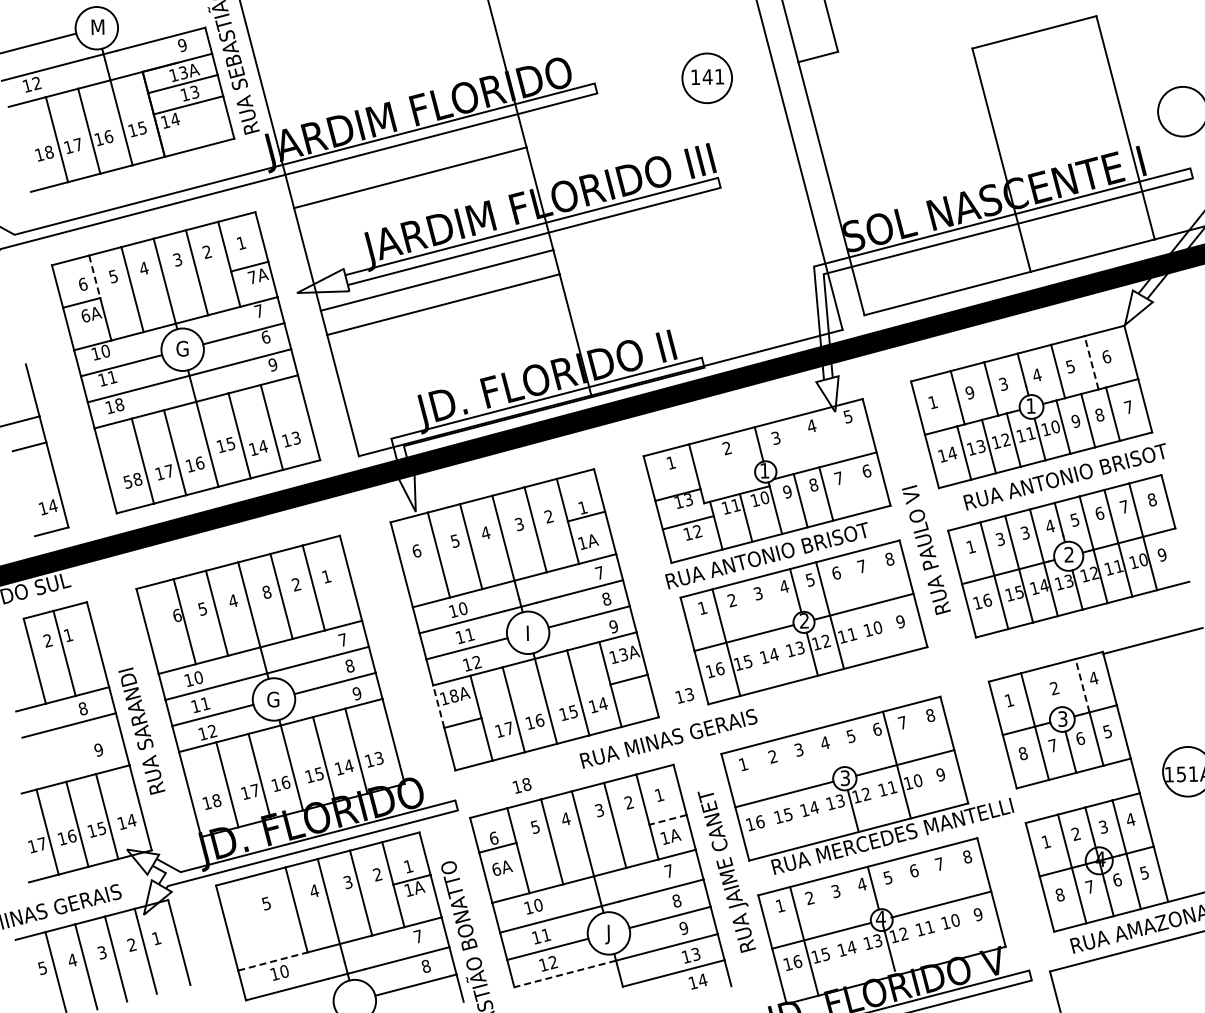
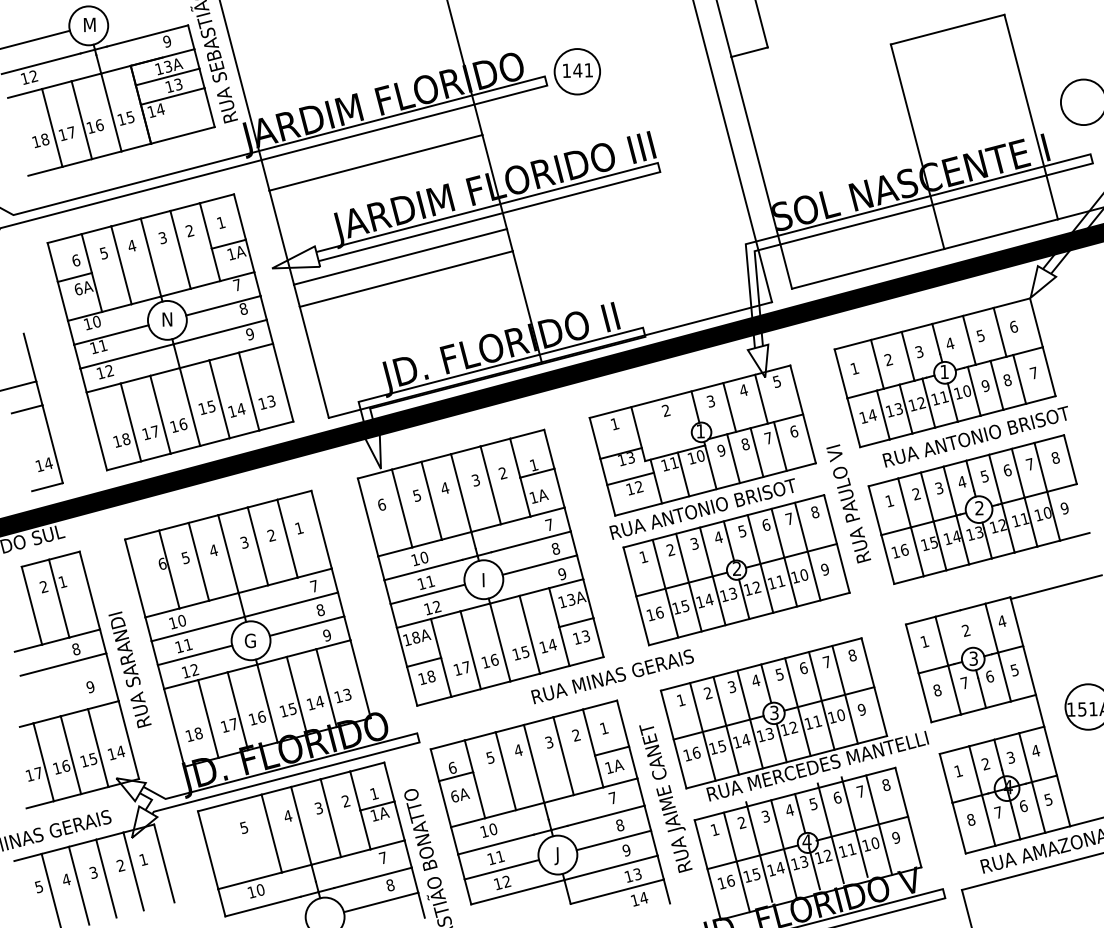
part: (706, 77) -> (576, 70), moved
line: (94, 276) -> (86, 253), dashed -> solid
text: (252, 277) -> (231, 254), 7A -> 1A
text: (265, 336) -> (243, 308), 6 -> 8
text: (182, 348) -> (167, 319), G -> N
line: (1091, 362) -> (999, 332), dashed -> solid
text: (969, 393) -> (888, 360), 9 -> 2
text: (119, 404) -> (109, 370), 18 -> 12
line: (831, 435) -> (761, 398), added
line: (796, 444) -> (729, 407), added
text: (127, 481) -> (116, 441), 58 -> 18
line: (851, 487) -> (780, 446), added
text: (1000, 539) -> (916, 494), 3 -> 2
text: (266, 592) -> (244, 542), 8 -> 3
line: (881, 601) -> (807, 551), added
line: (856, 608) -> (784, 557), added
line: (777, 628) -> (712, 575), added
line: (751, 635) -> (688, 582), added
line: (1082, 685) -> (991, 627), dashed -> solid
text: (684, 695) -> (581, 637), moved
line: (438, 706) -> (401, 647), dashed -> solid
line: (835, 746) -> (765, 683), added
line: (922, 758) -> (845, 694), added
line: (870, 771) -> (797, 706), added
text: (521, 785) -> (426, 677), moved
line: (818, 785) -> (749, 719), added
line: (792, 791) -> (726, 725), added
line: (767, 798) -> (703, 731), added
line: (667, 820) -> (611, 751), dashed -> solid
line: (959, 900) -> (879, 824), added
line: (932, 902) -> (854, 826), added
line: (906, 909) -> (830, 833), added
line: (855, 927) -> (783, 849), added
line: (828, 929) -> (759, 851), added
line: (272, 961) -> (249, 880), dashed -> solid
line: (565, 973) -> (518, 891), dashed -> solid

